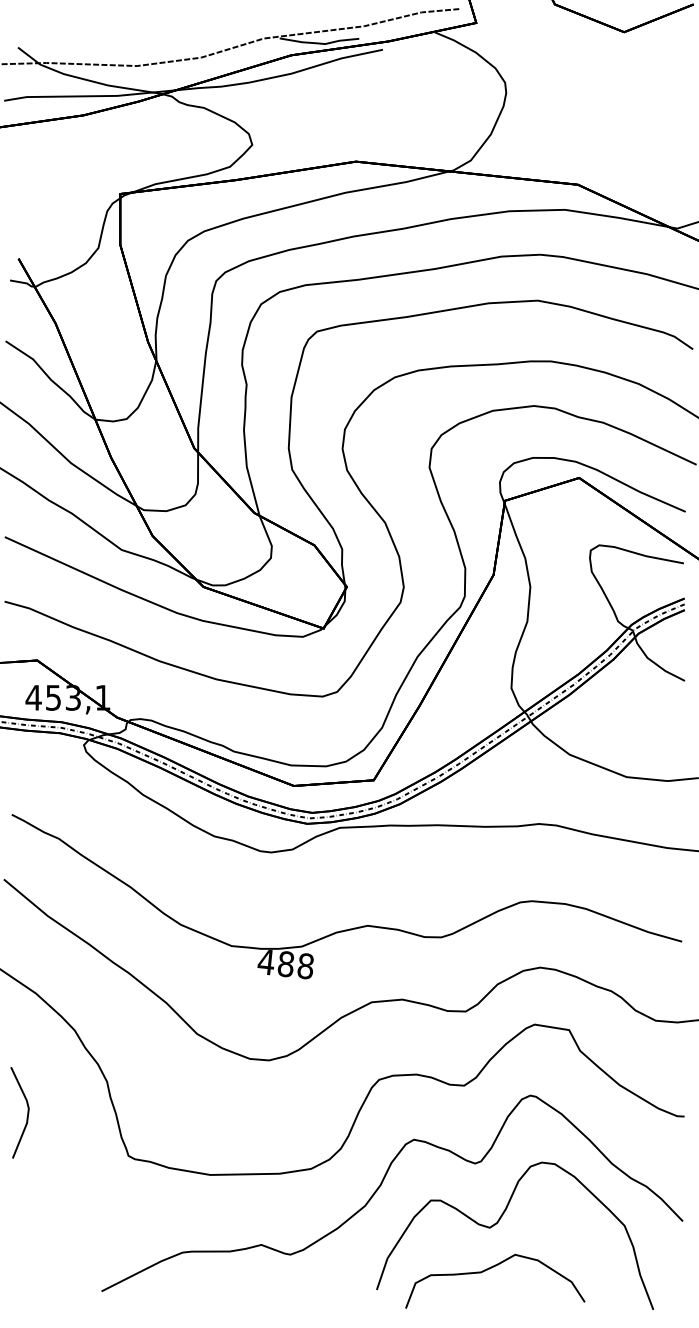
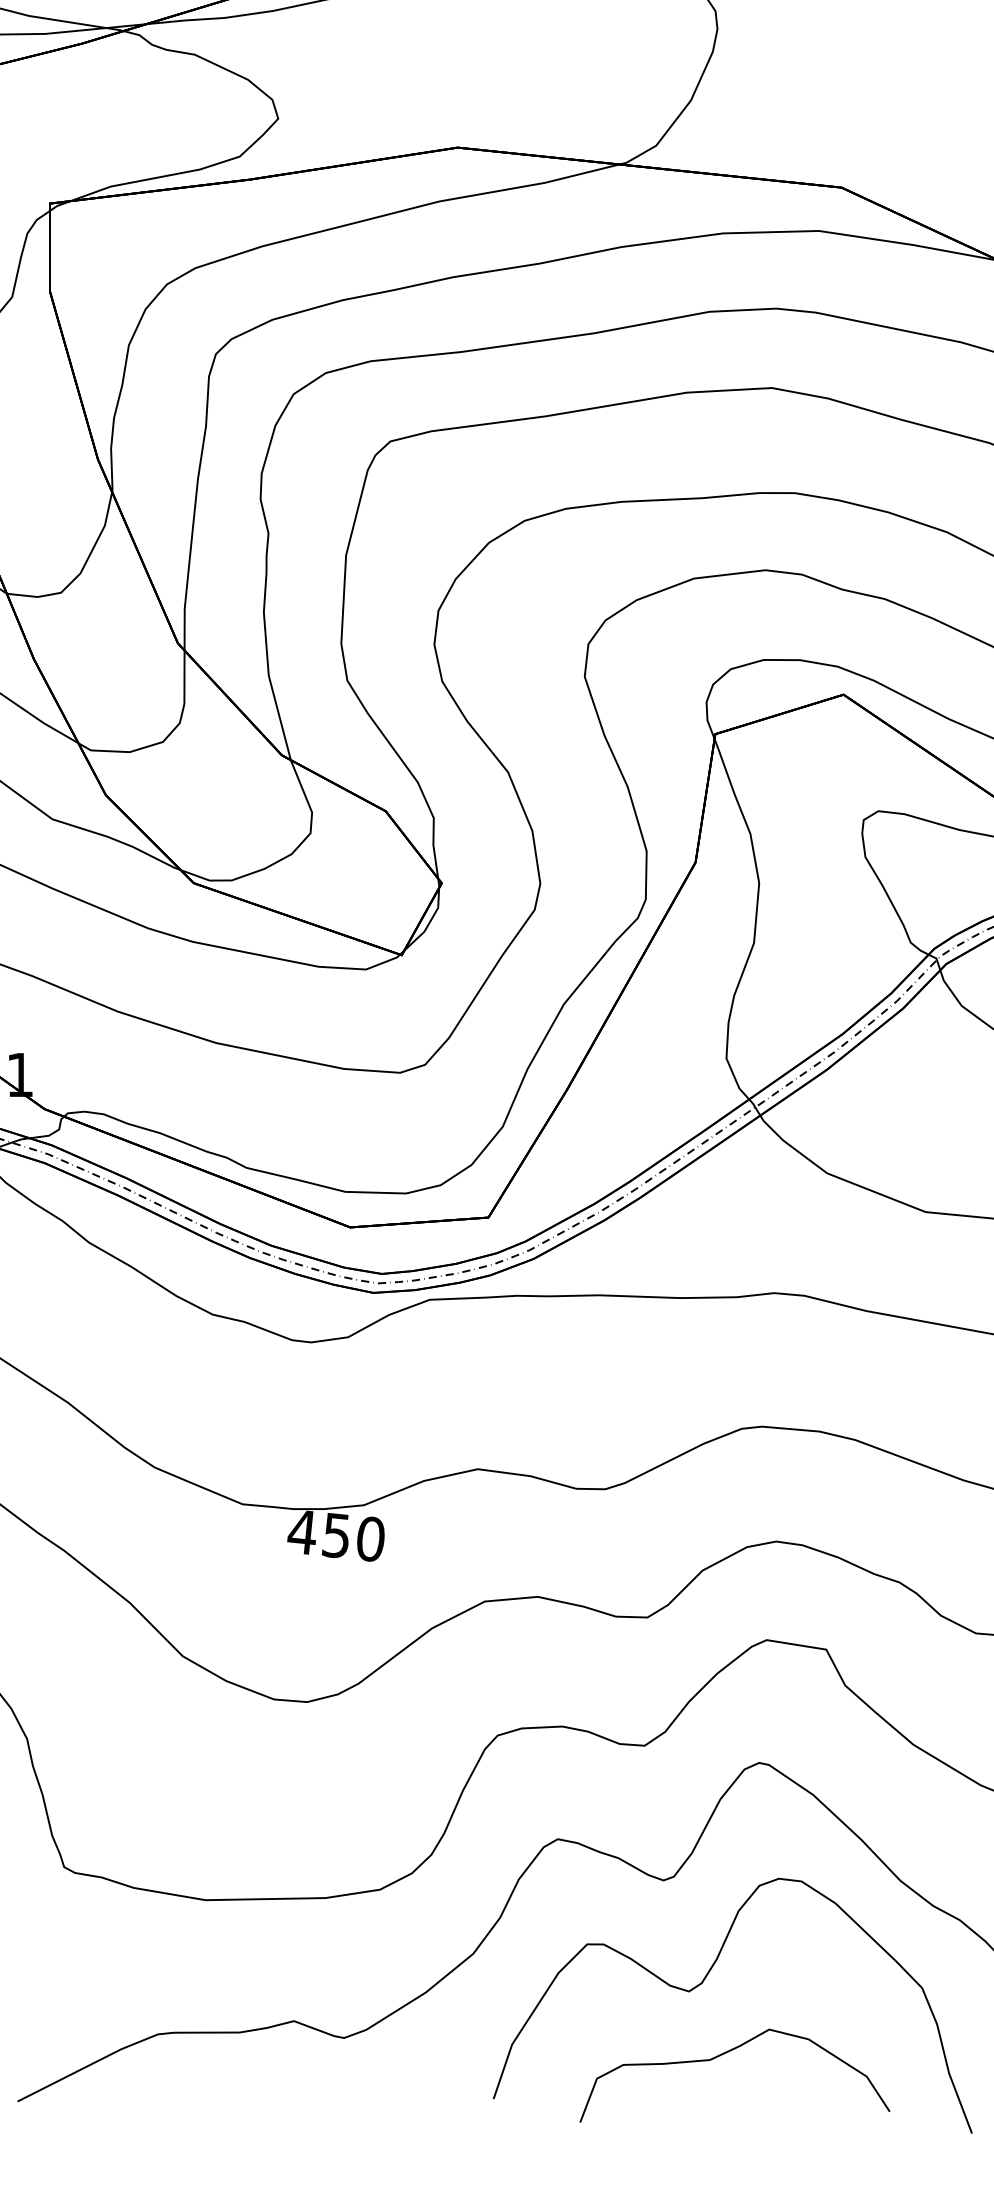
text: (295, 965) -> (352, 1537), 488 -> 450
curve: (489, 1269) -> (724, 2055), moved

